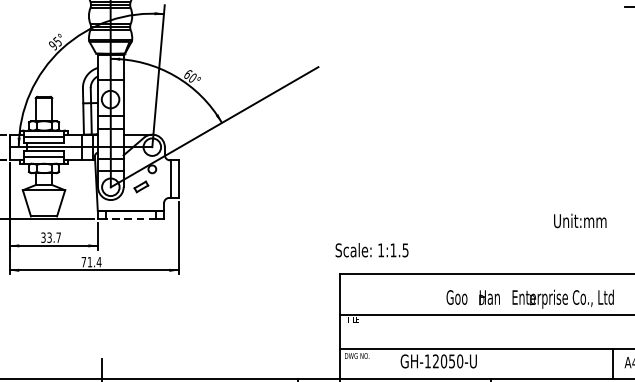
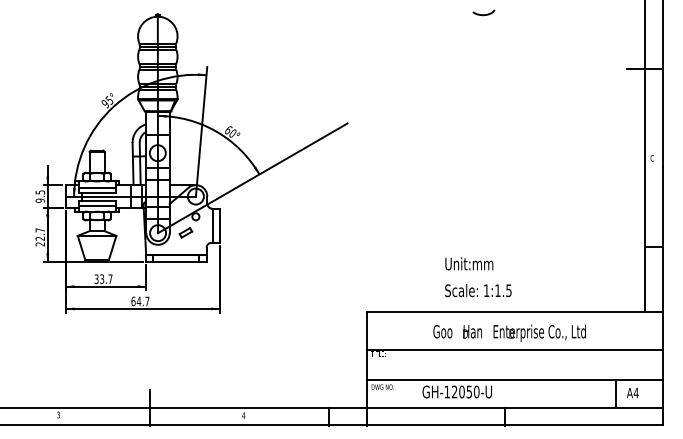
line: (129, 218) -> (175, 261), dashed -> solid
text: (580, 220) -> (469, 263), moved
text: (372, 250) -> (478, 290), moved
text: (91, 262) -> (140, 301), 71.4 -> 64.7
text: (530, 298) -> (509, 332), moved

